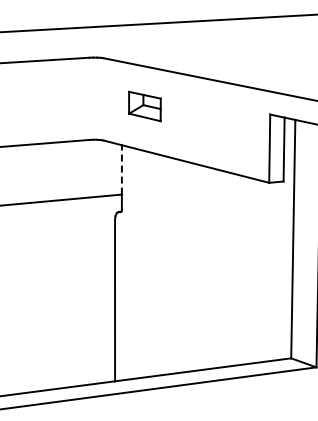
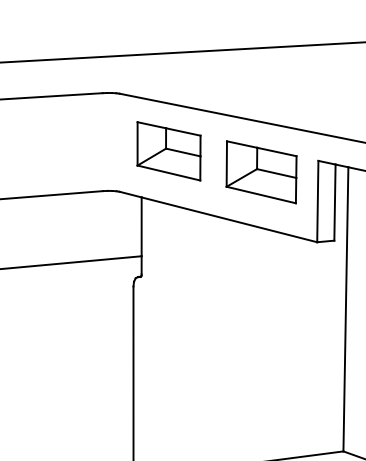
part: (144, 106) -> (168, 151), size x1.67
part: (222, 124) -> (261, 172), added
line: (121, 169) -> (141, 226), dashed -> solid

